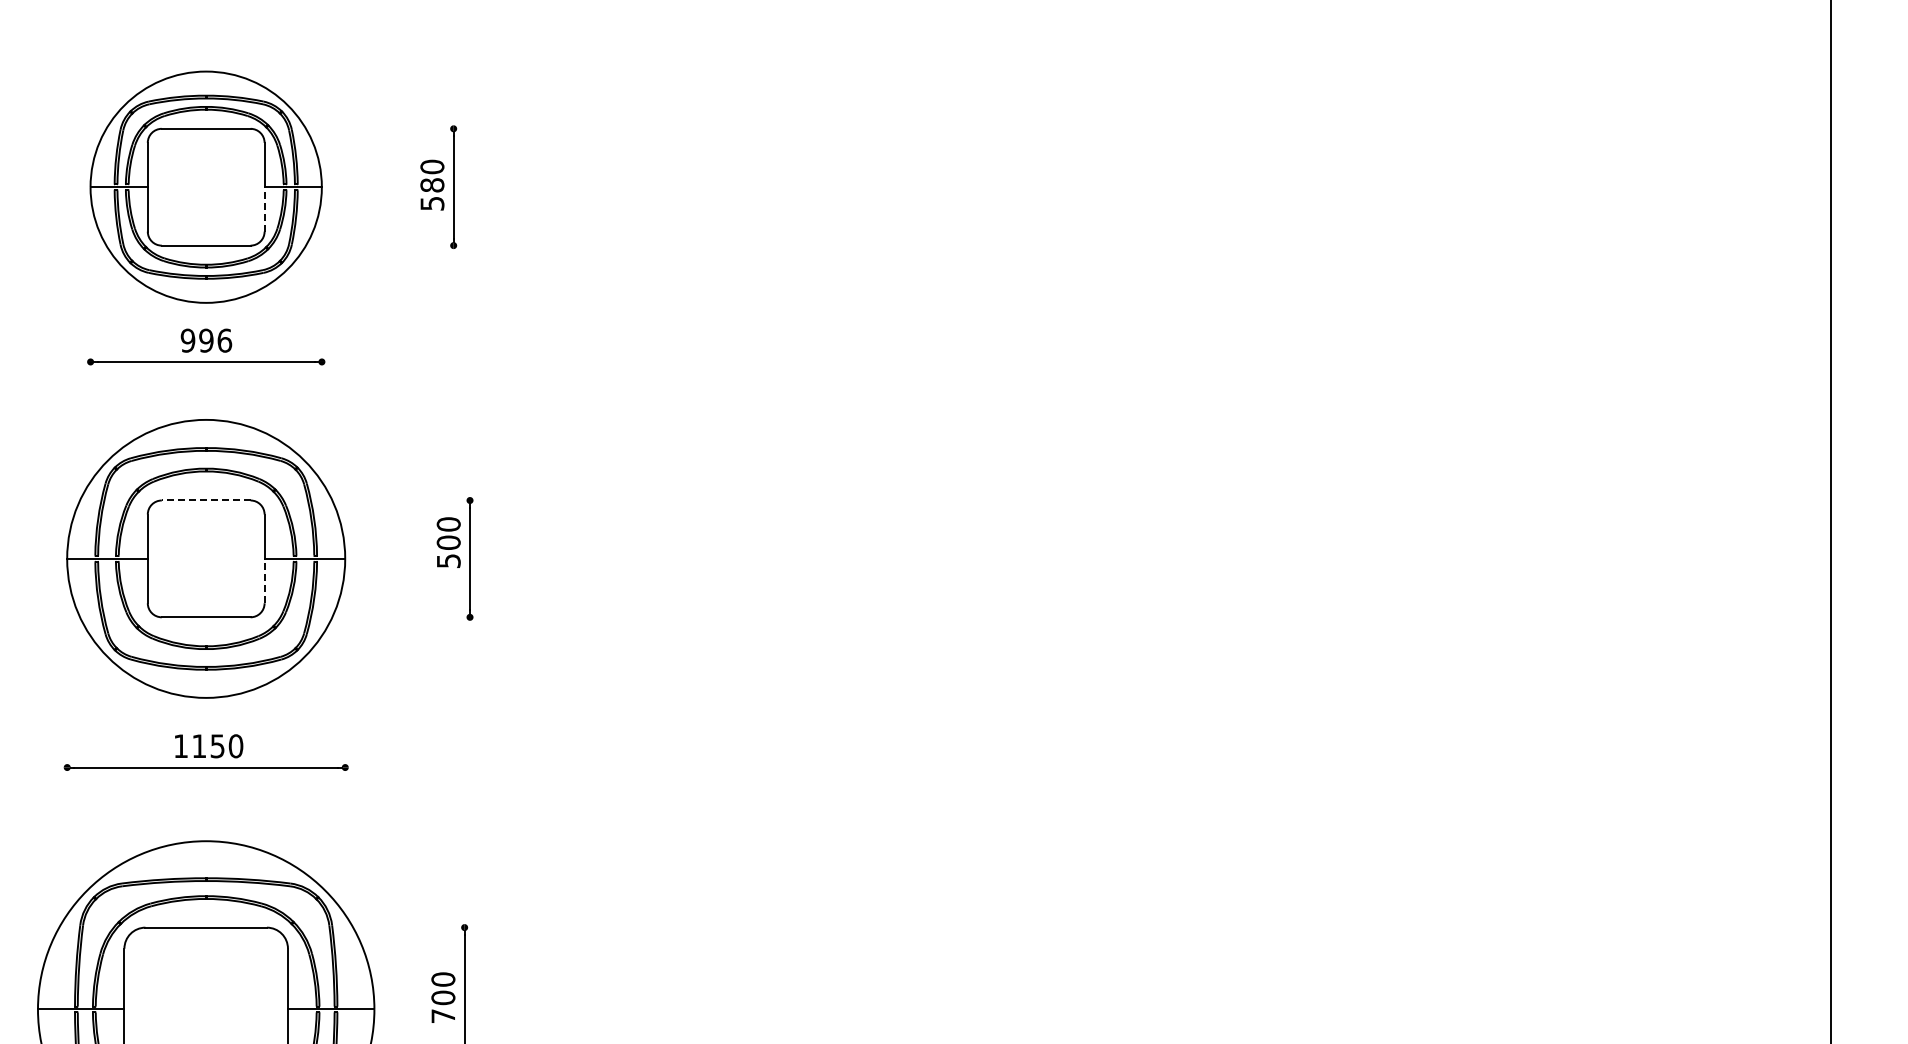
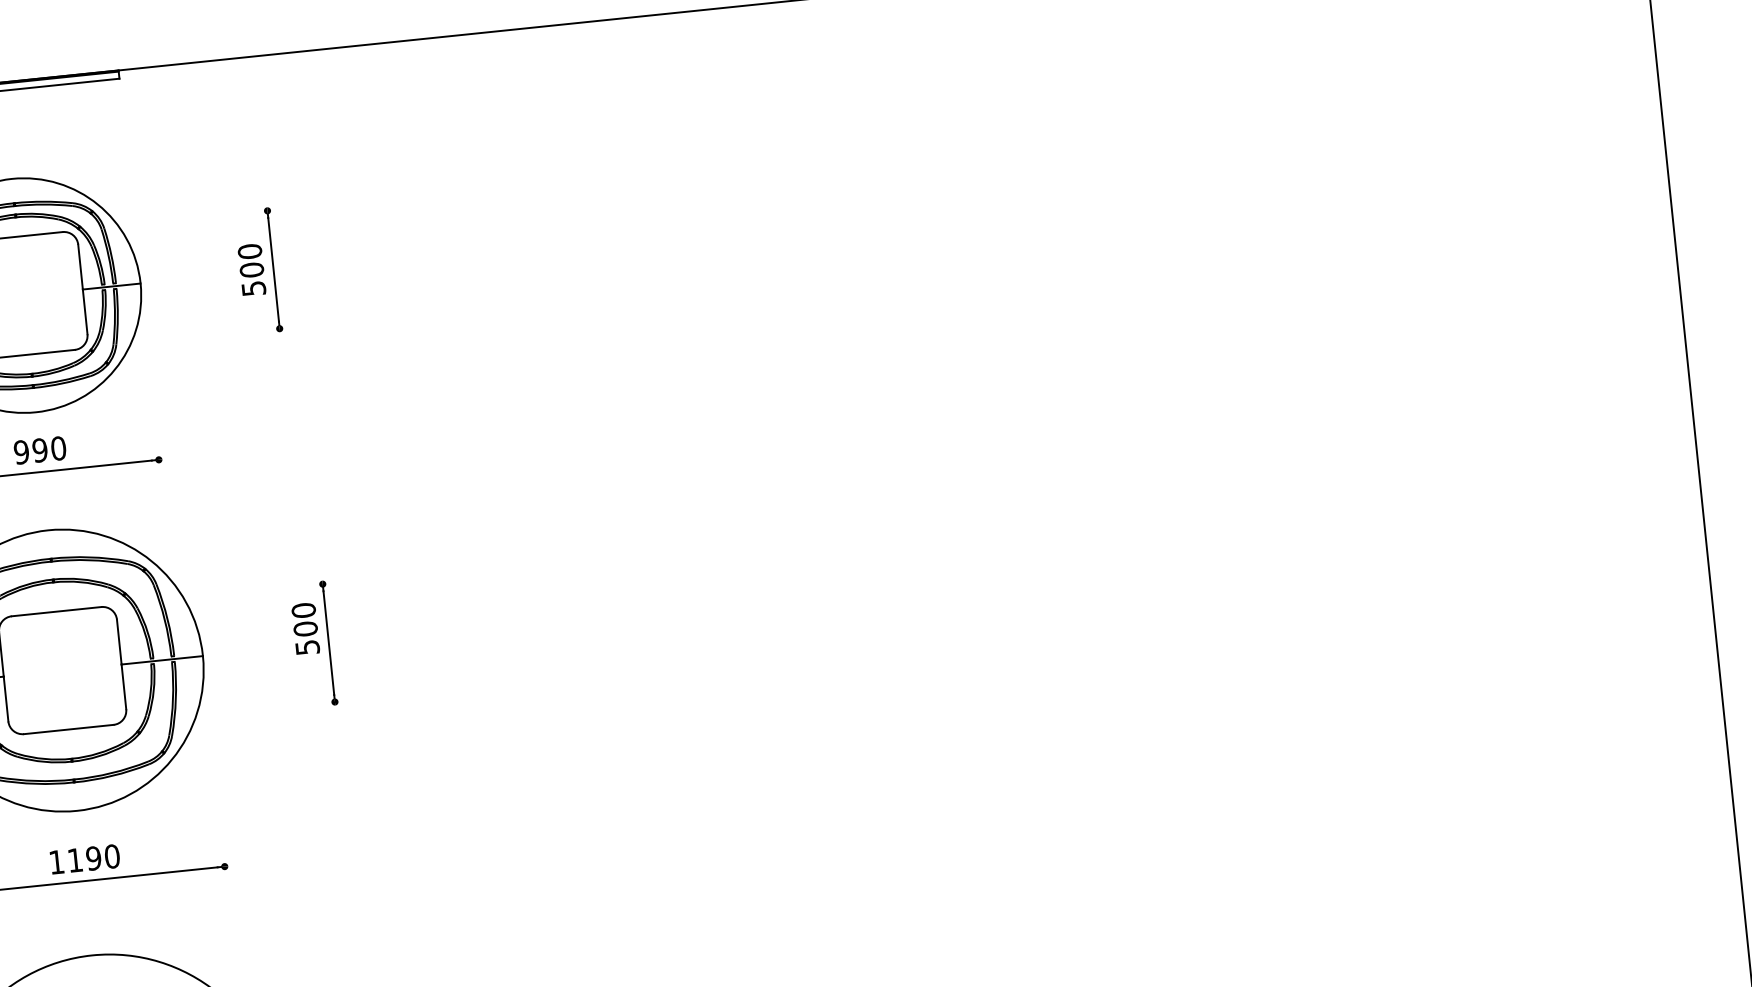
text: (432, 185) -> (252, 270), 580 -> 500
line: (264, 208) -> (84, 310), dashed -> solid
text: (224, 340) -> (58, 448), 996 -> 990
line: (205, 500) -> (55, 611), dashed -> solid
line: (264, 580) -> (123, 686), dashed -> solid
text: (217, 746) -> (93, 858), 1150 -> 1190

